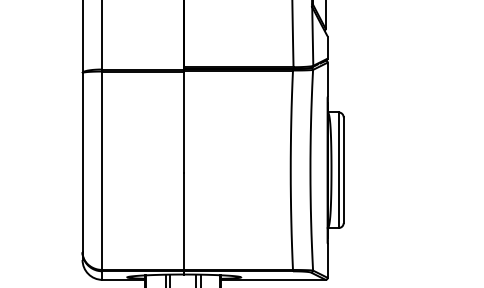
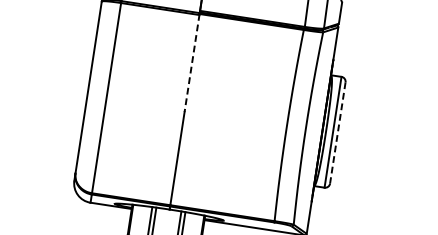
line: (184, 122) -> (192, 63), solid -> dashed
line: (343, 170) -> (337, 133), solid -> dashed

